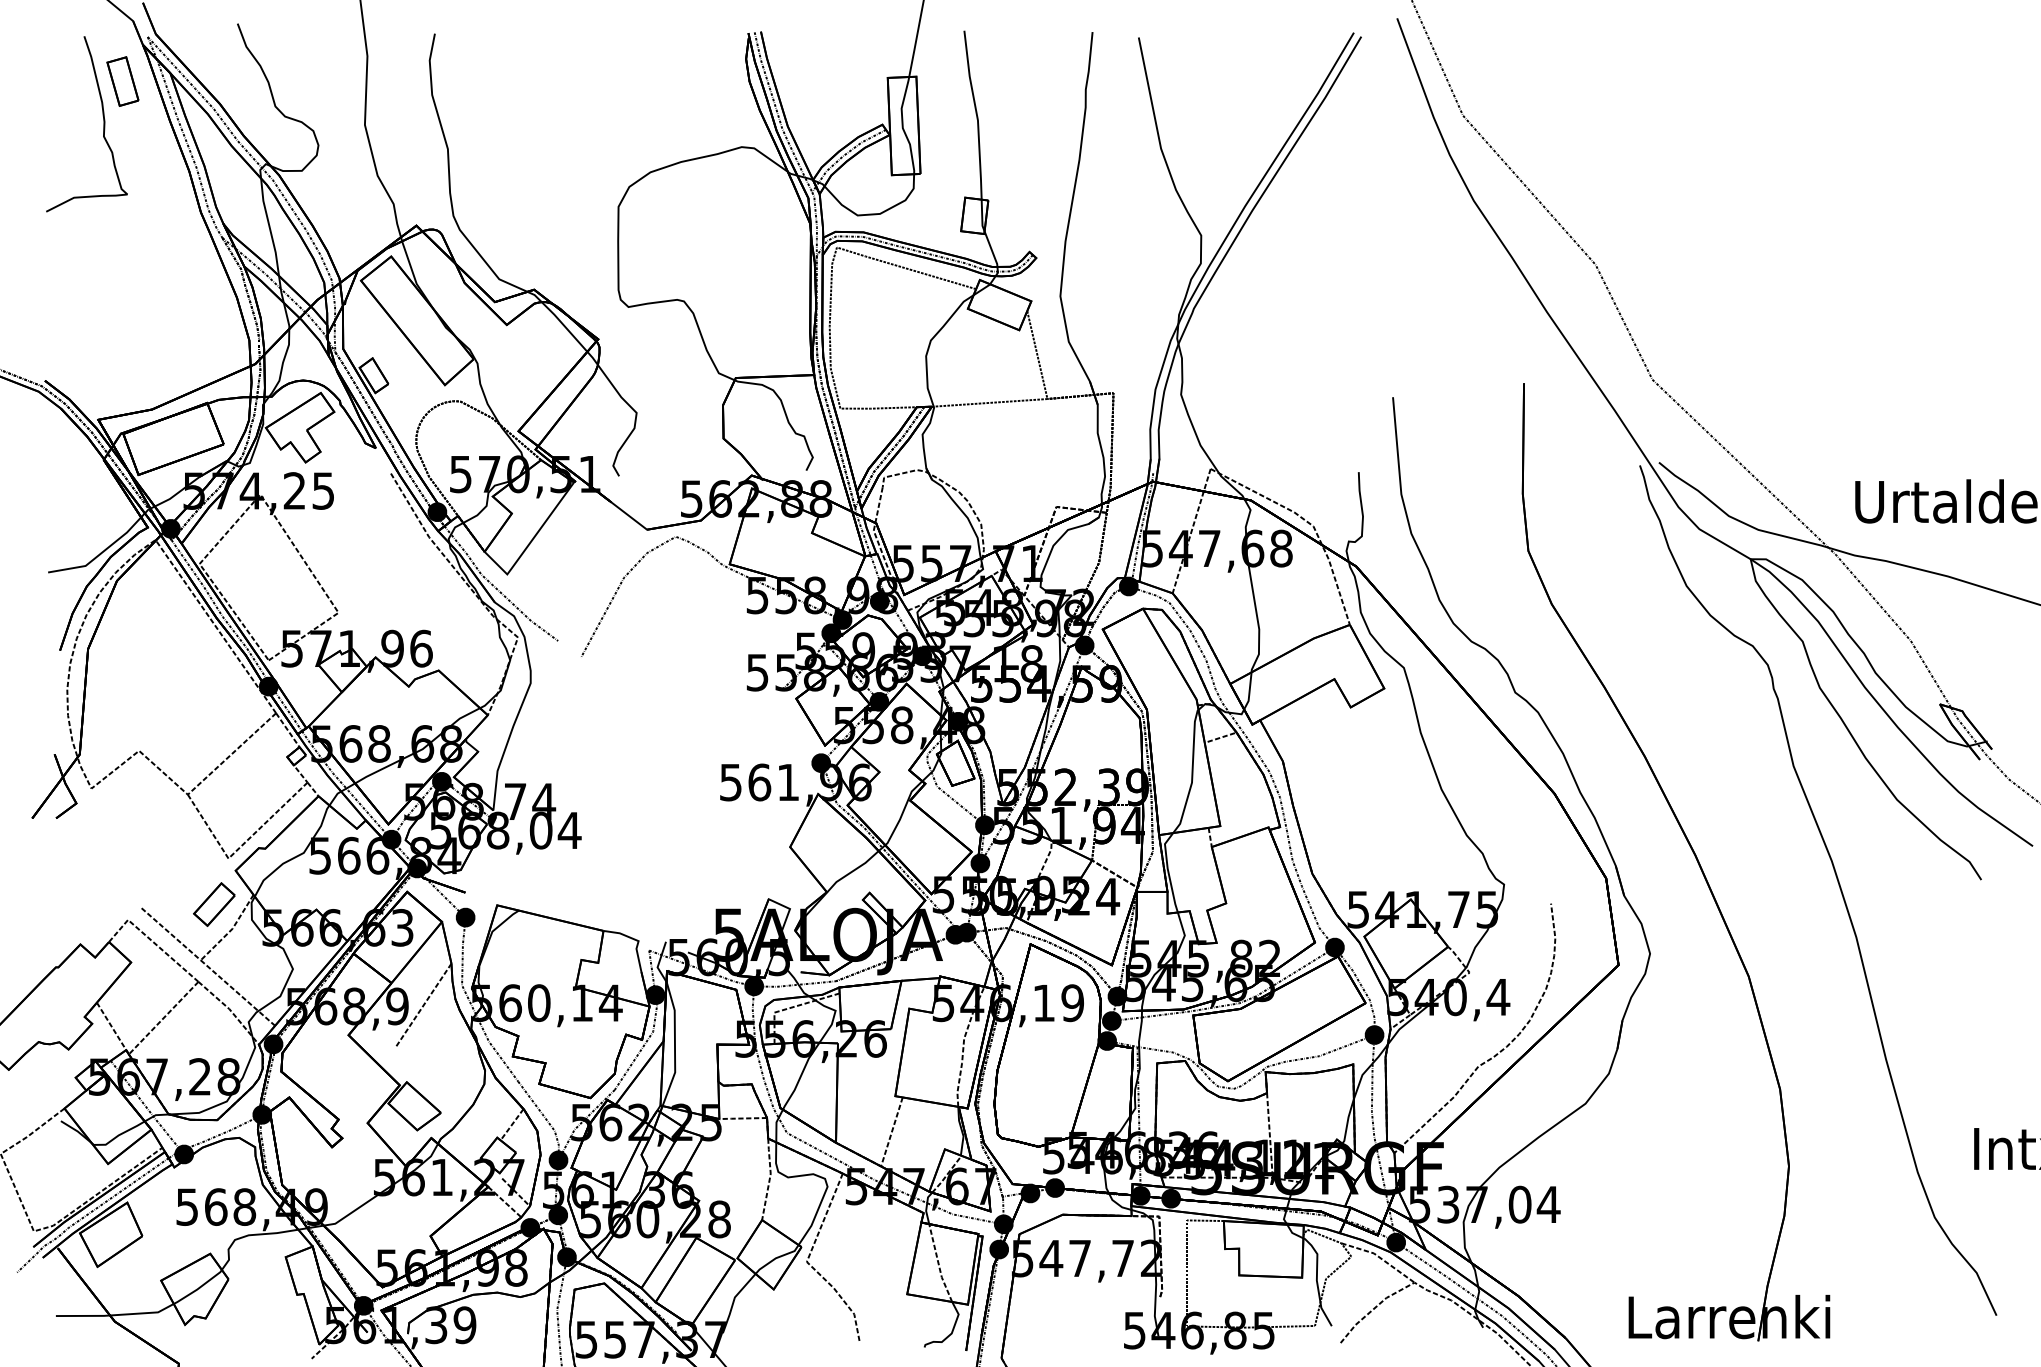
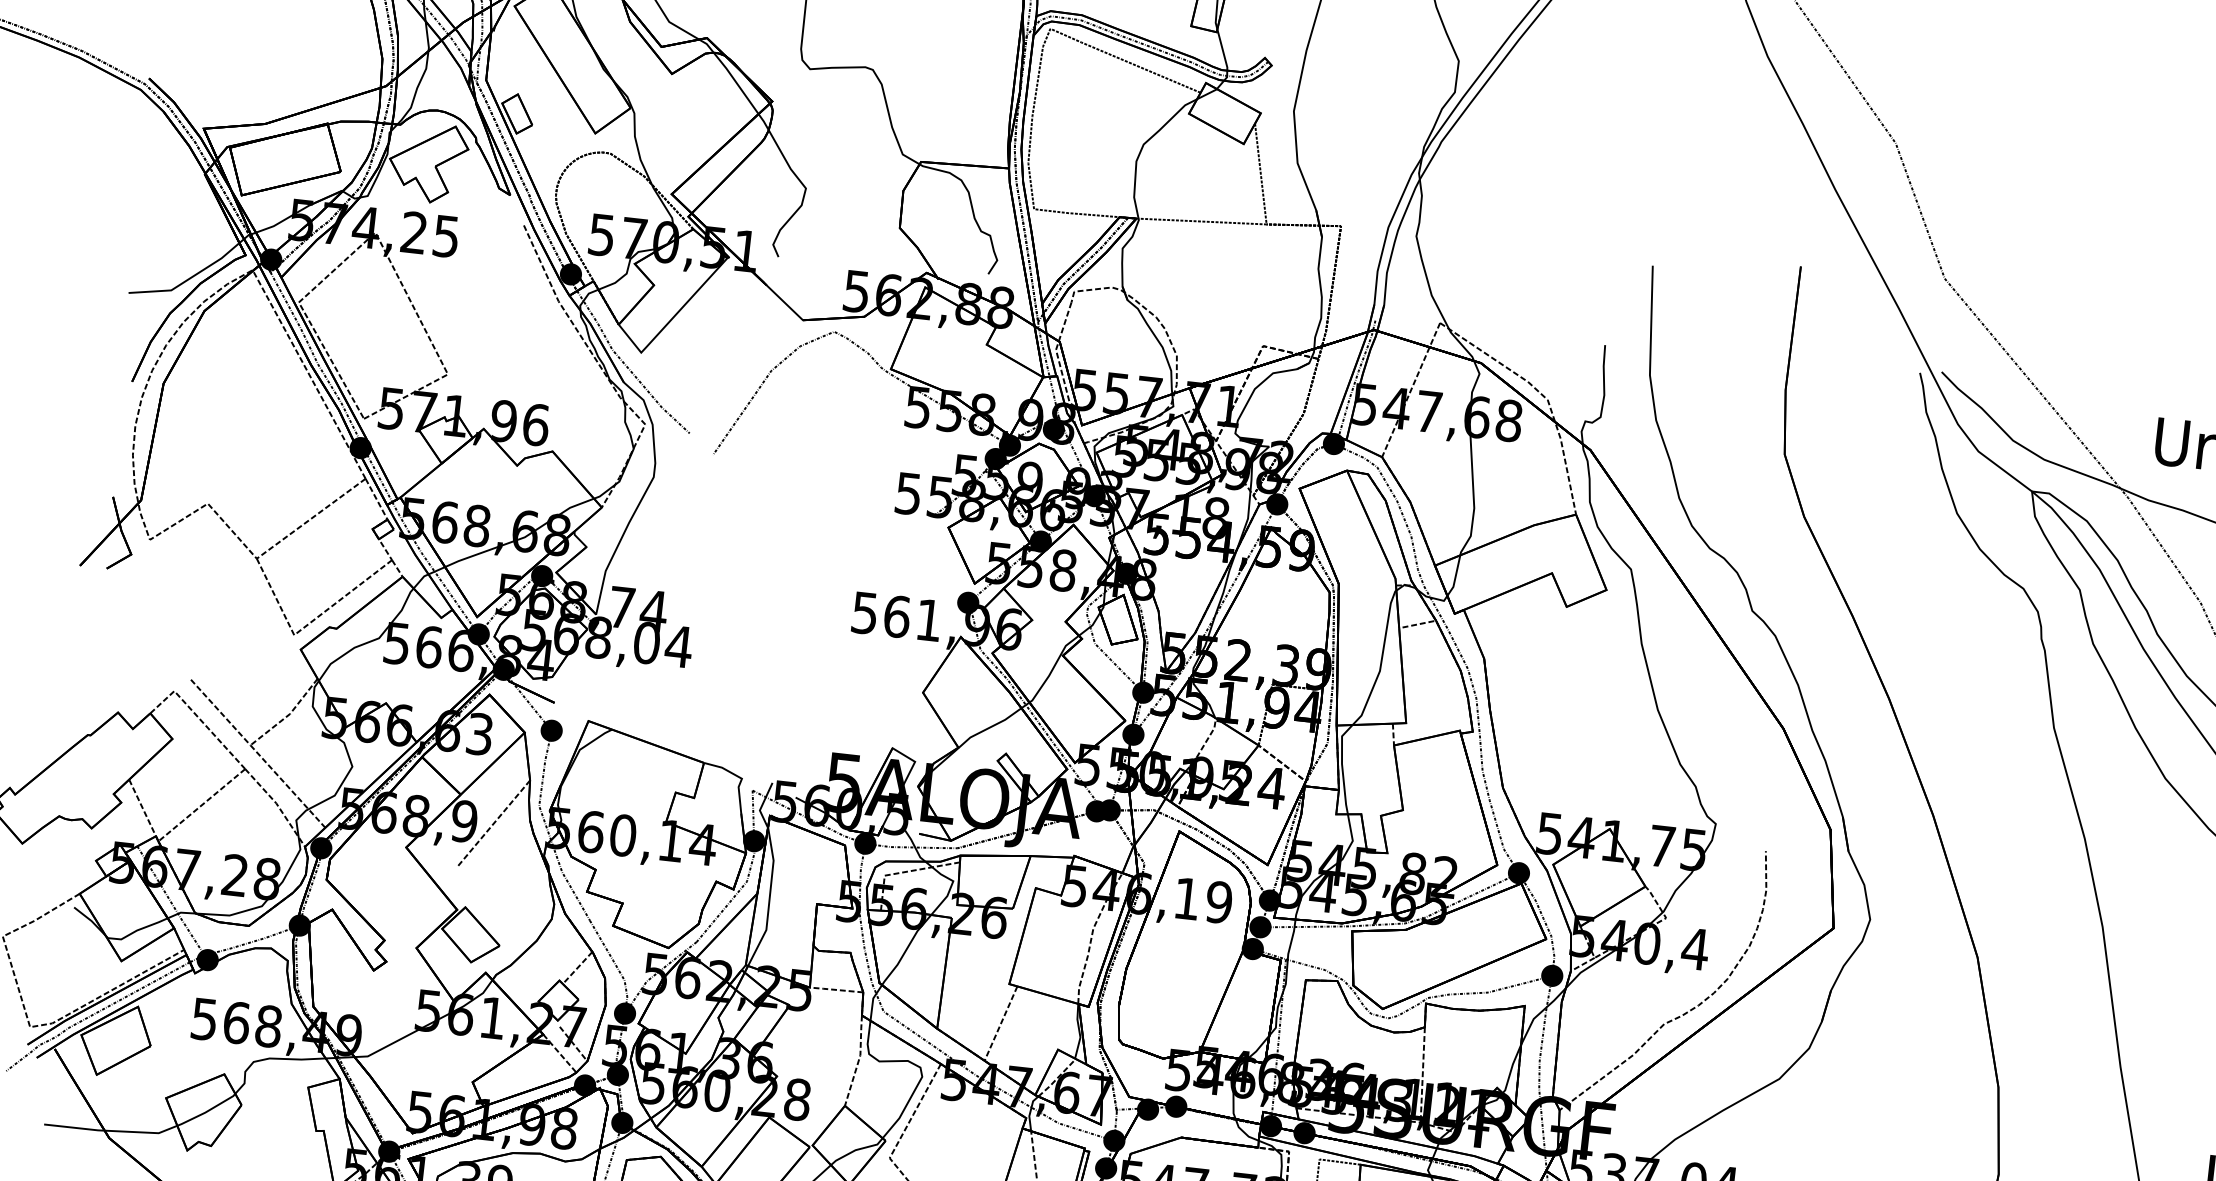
part: (214, 904) -> (272, 684), removed

